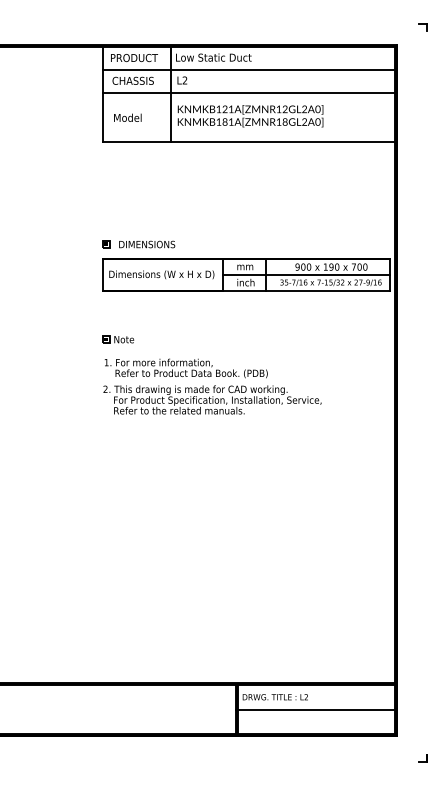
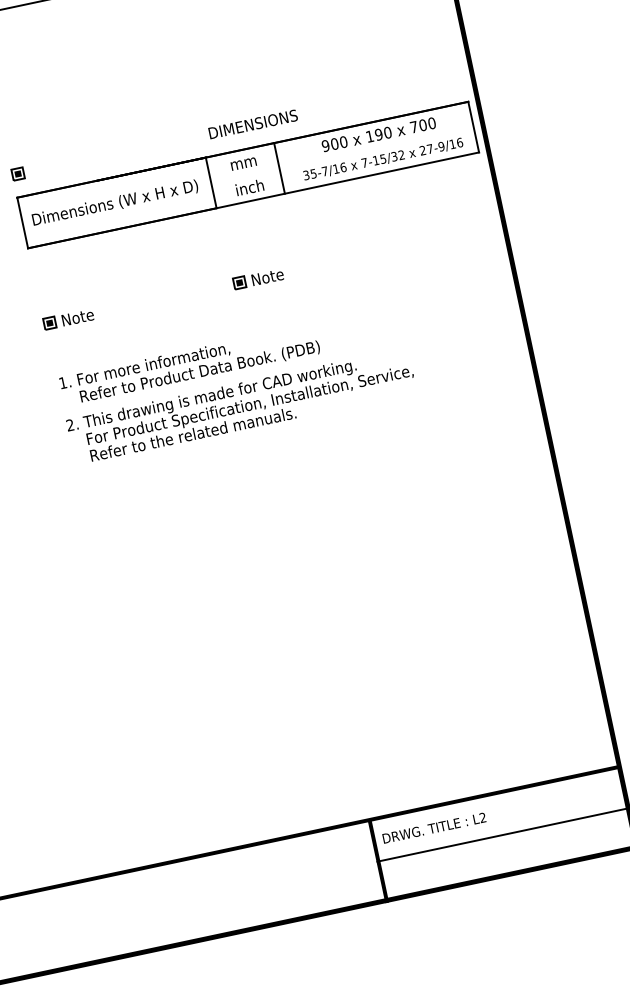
text: (147, 244) -> (253, 124), moved
line: (306, 274) -> (342, 154), removed
part: (239, 339) -> (258, 278), added
text: (212, 386) -> (237, 385), moved

